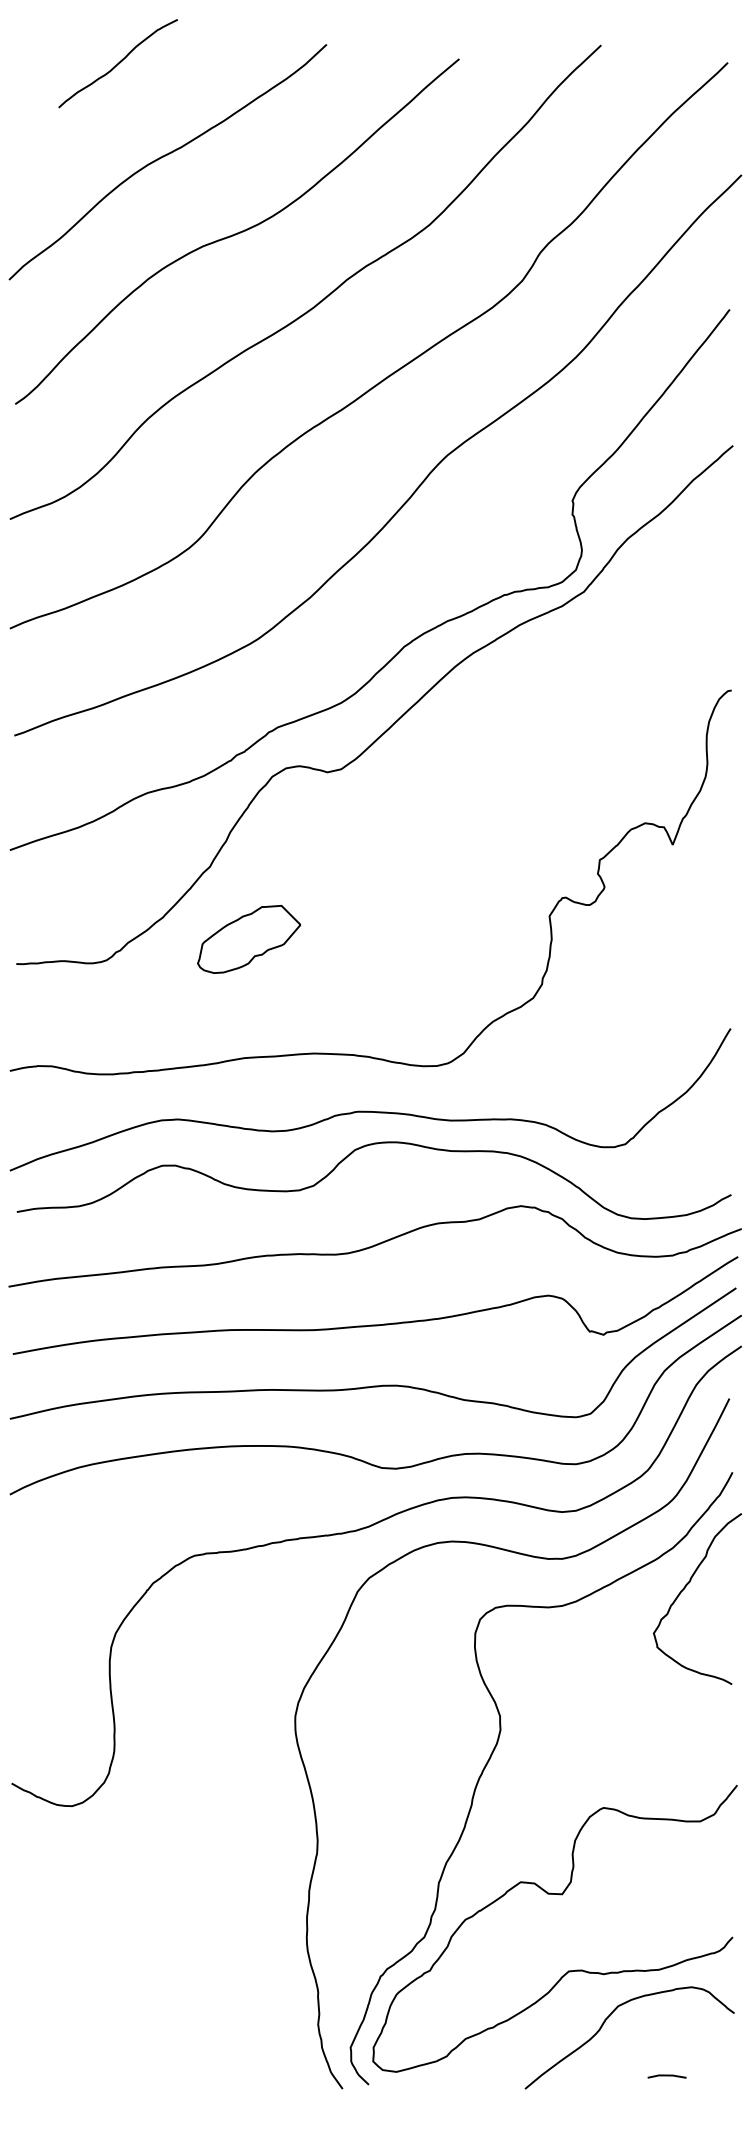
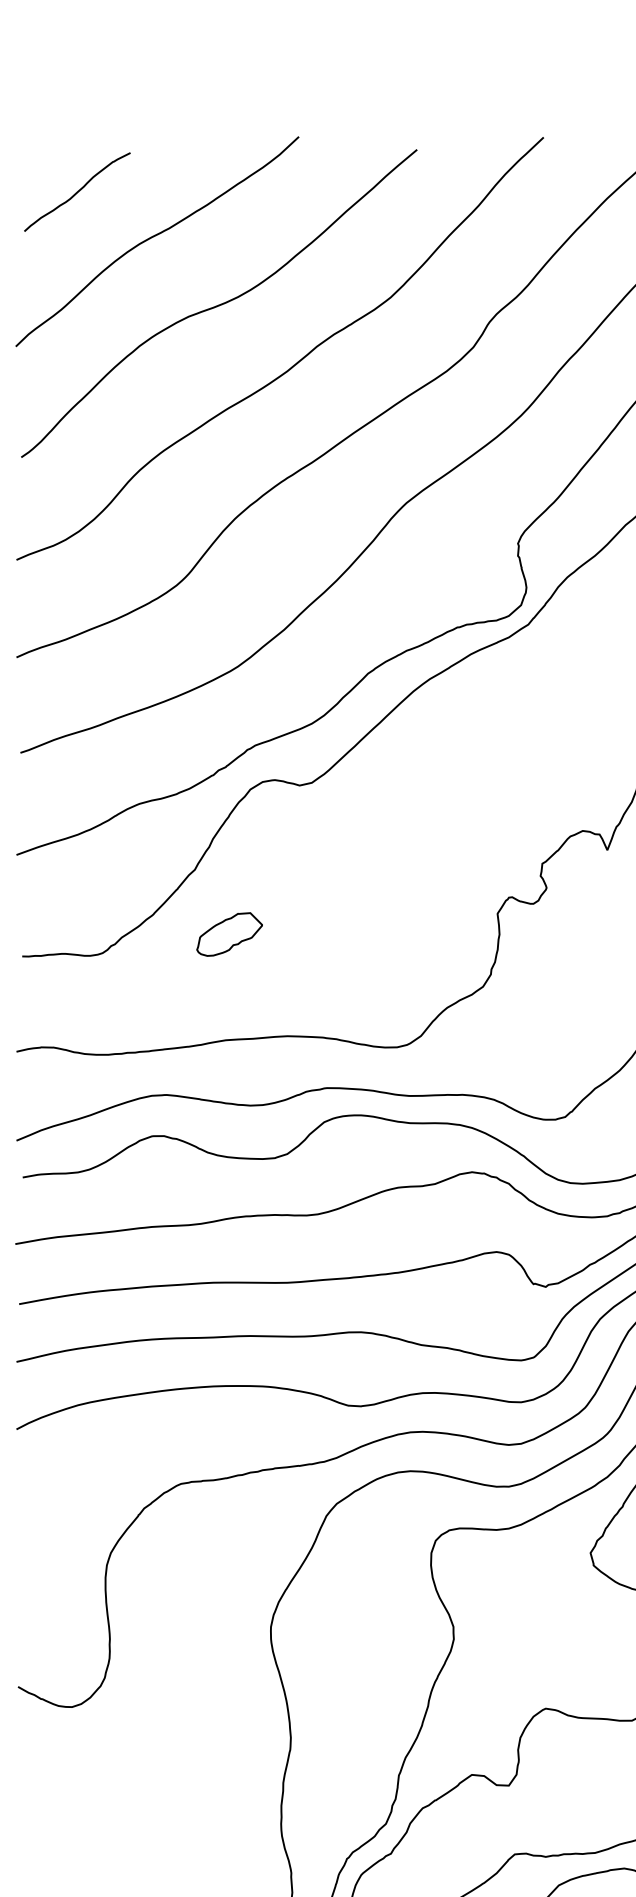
curve: (117, 63) -> (76, 192), moved
part: (248, 939) -> (229, 934), size x0.71

